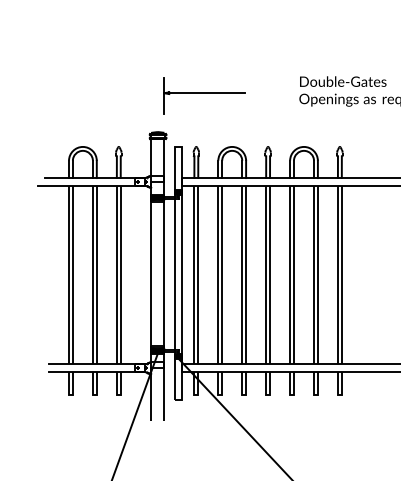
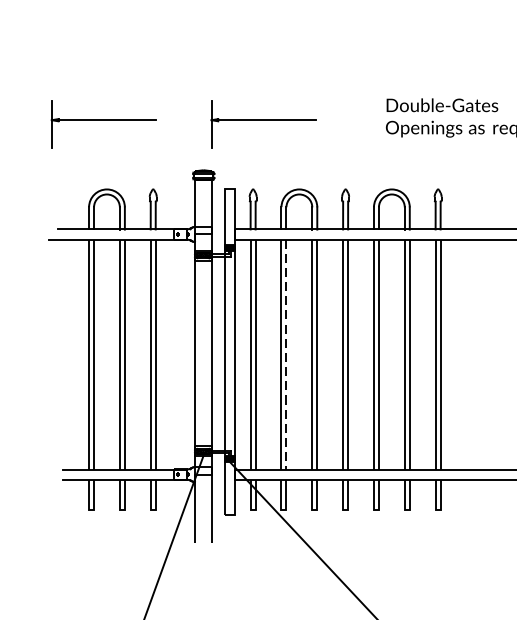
part: (80, 95) -> (103, 123), added
line: (222, 275) -> (286, 355), solid -> dashed

